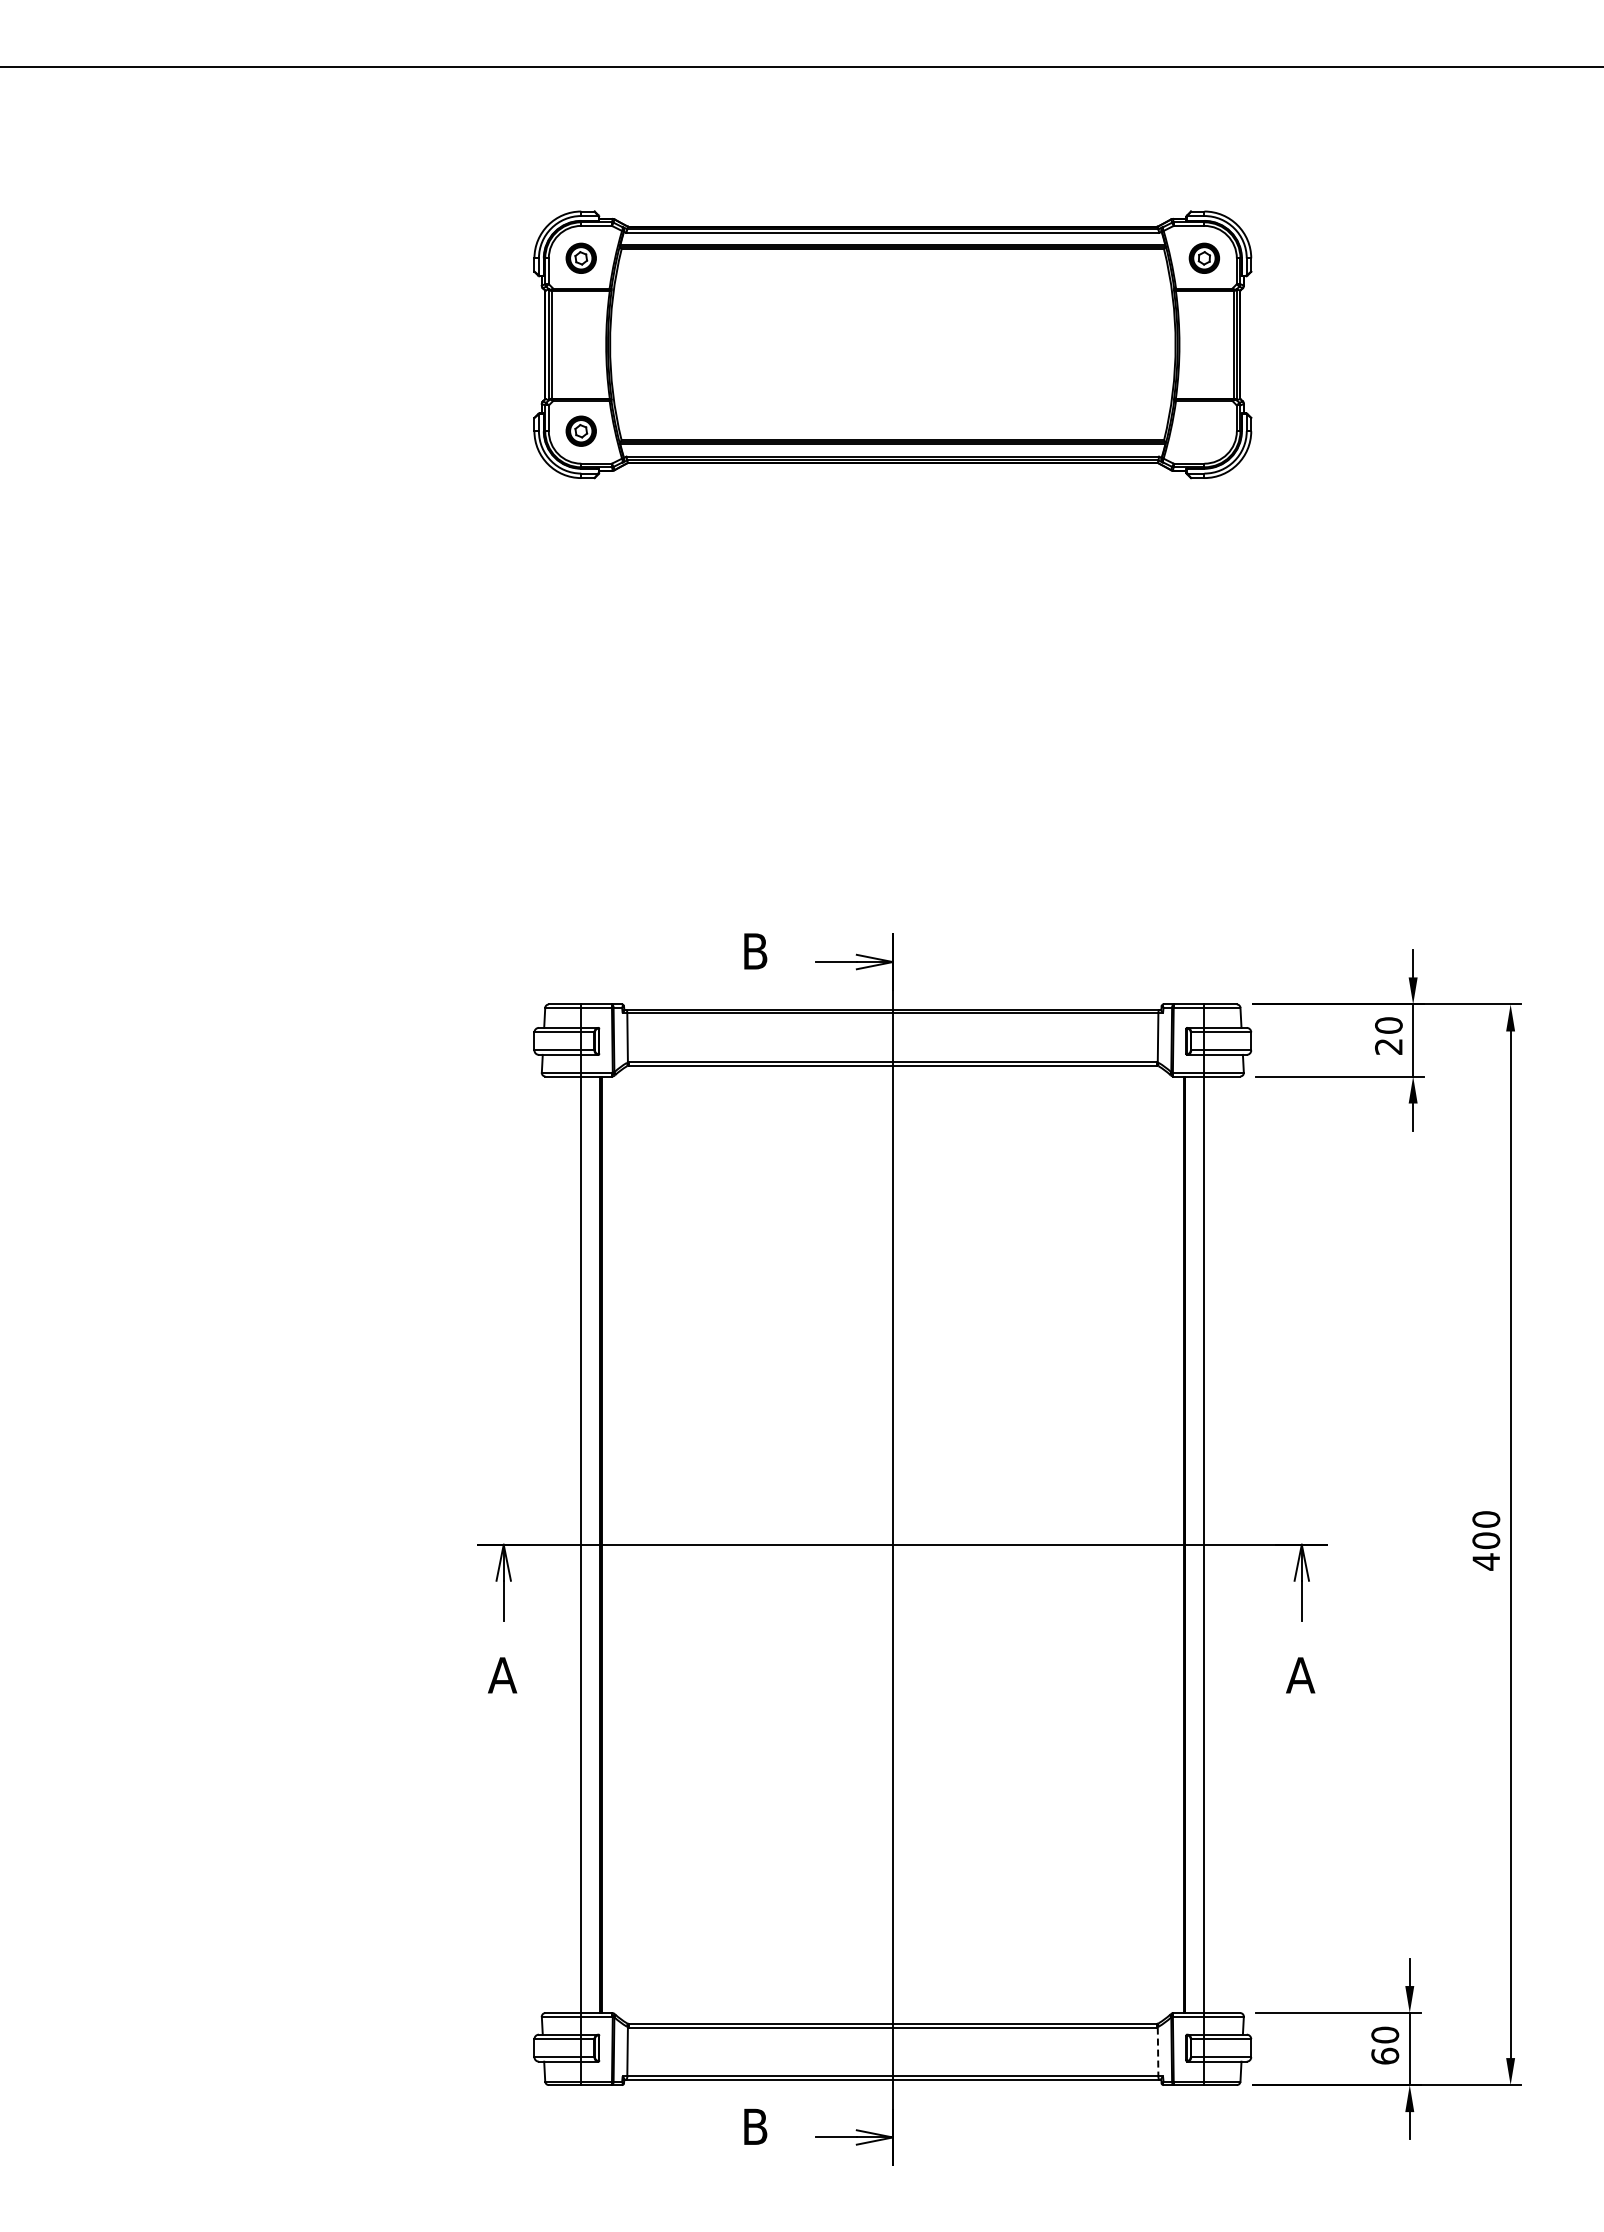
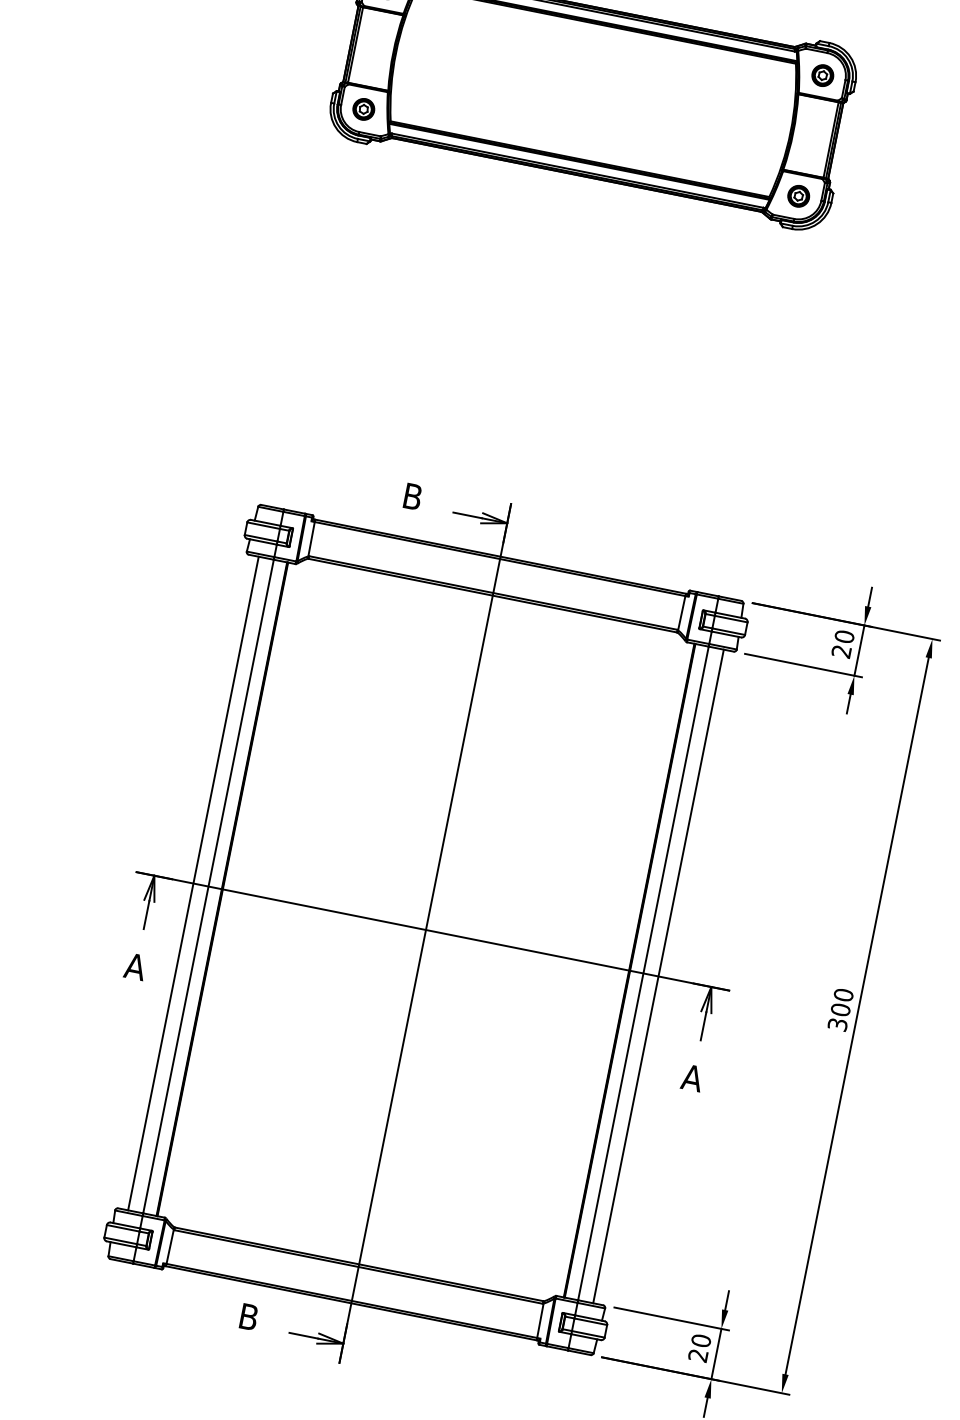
part: (1203, 430) -> (798, 195), added
line: (559, 1544) -> (193, 883), added
line: (1226, 1544) -> (658, 976), added
text: (1486, 1561) -> (837, 1024), 400 -> 300
line: (1158, 2052) -> (540, 1321), dashed -> solid
text: (1385, 2055) -> (698, 1355), 60 -> 20

